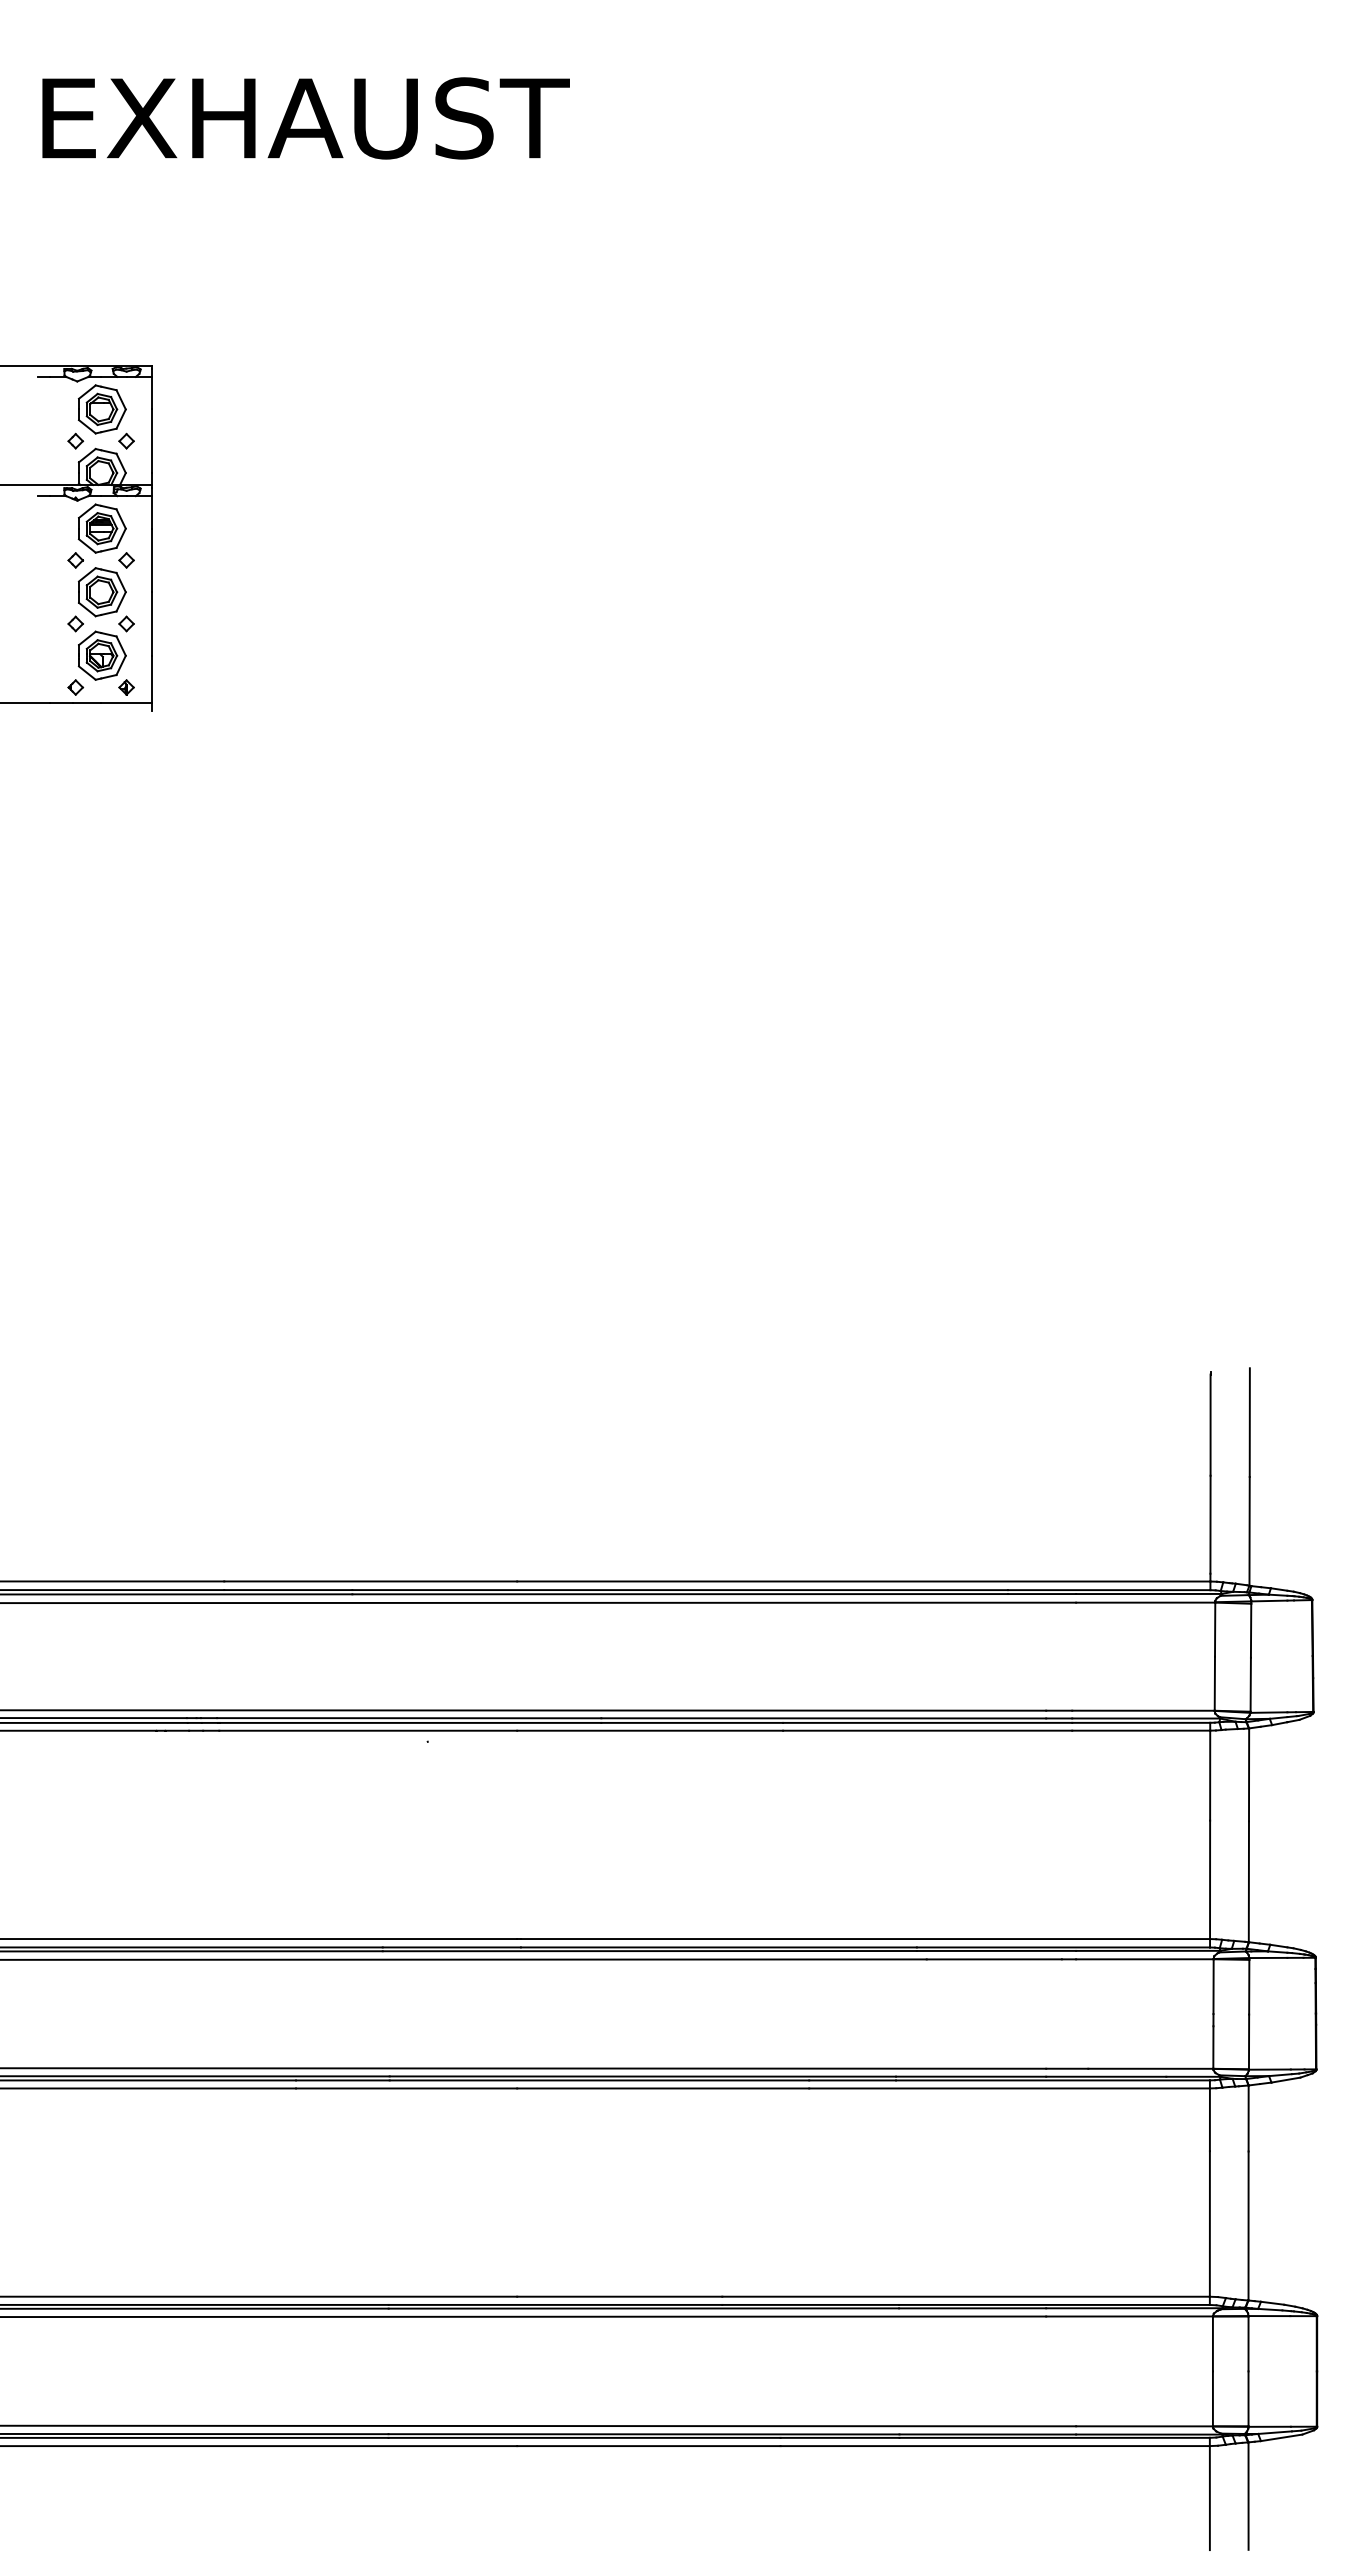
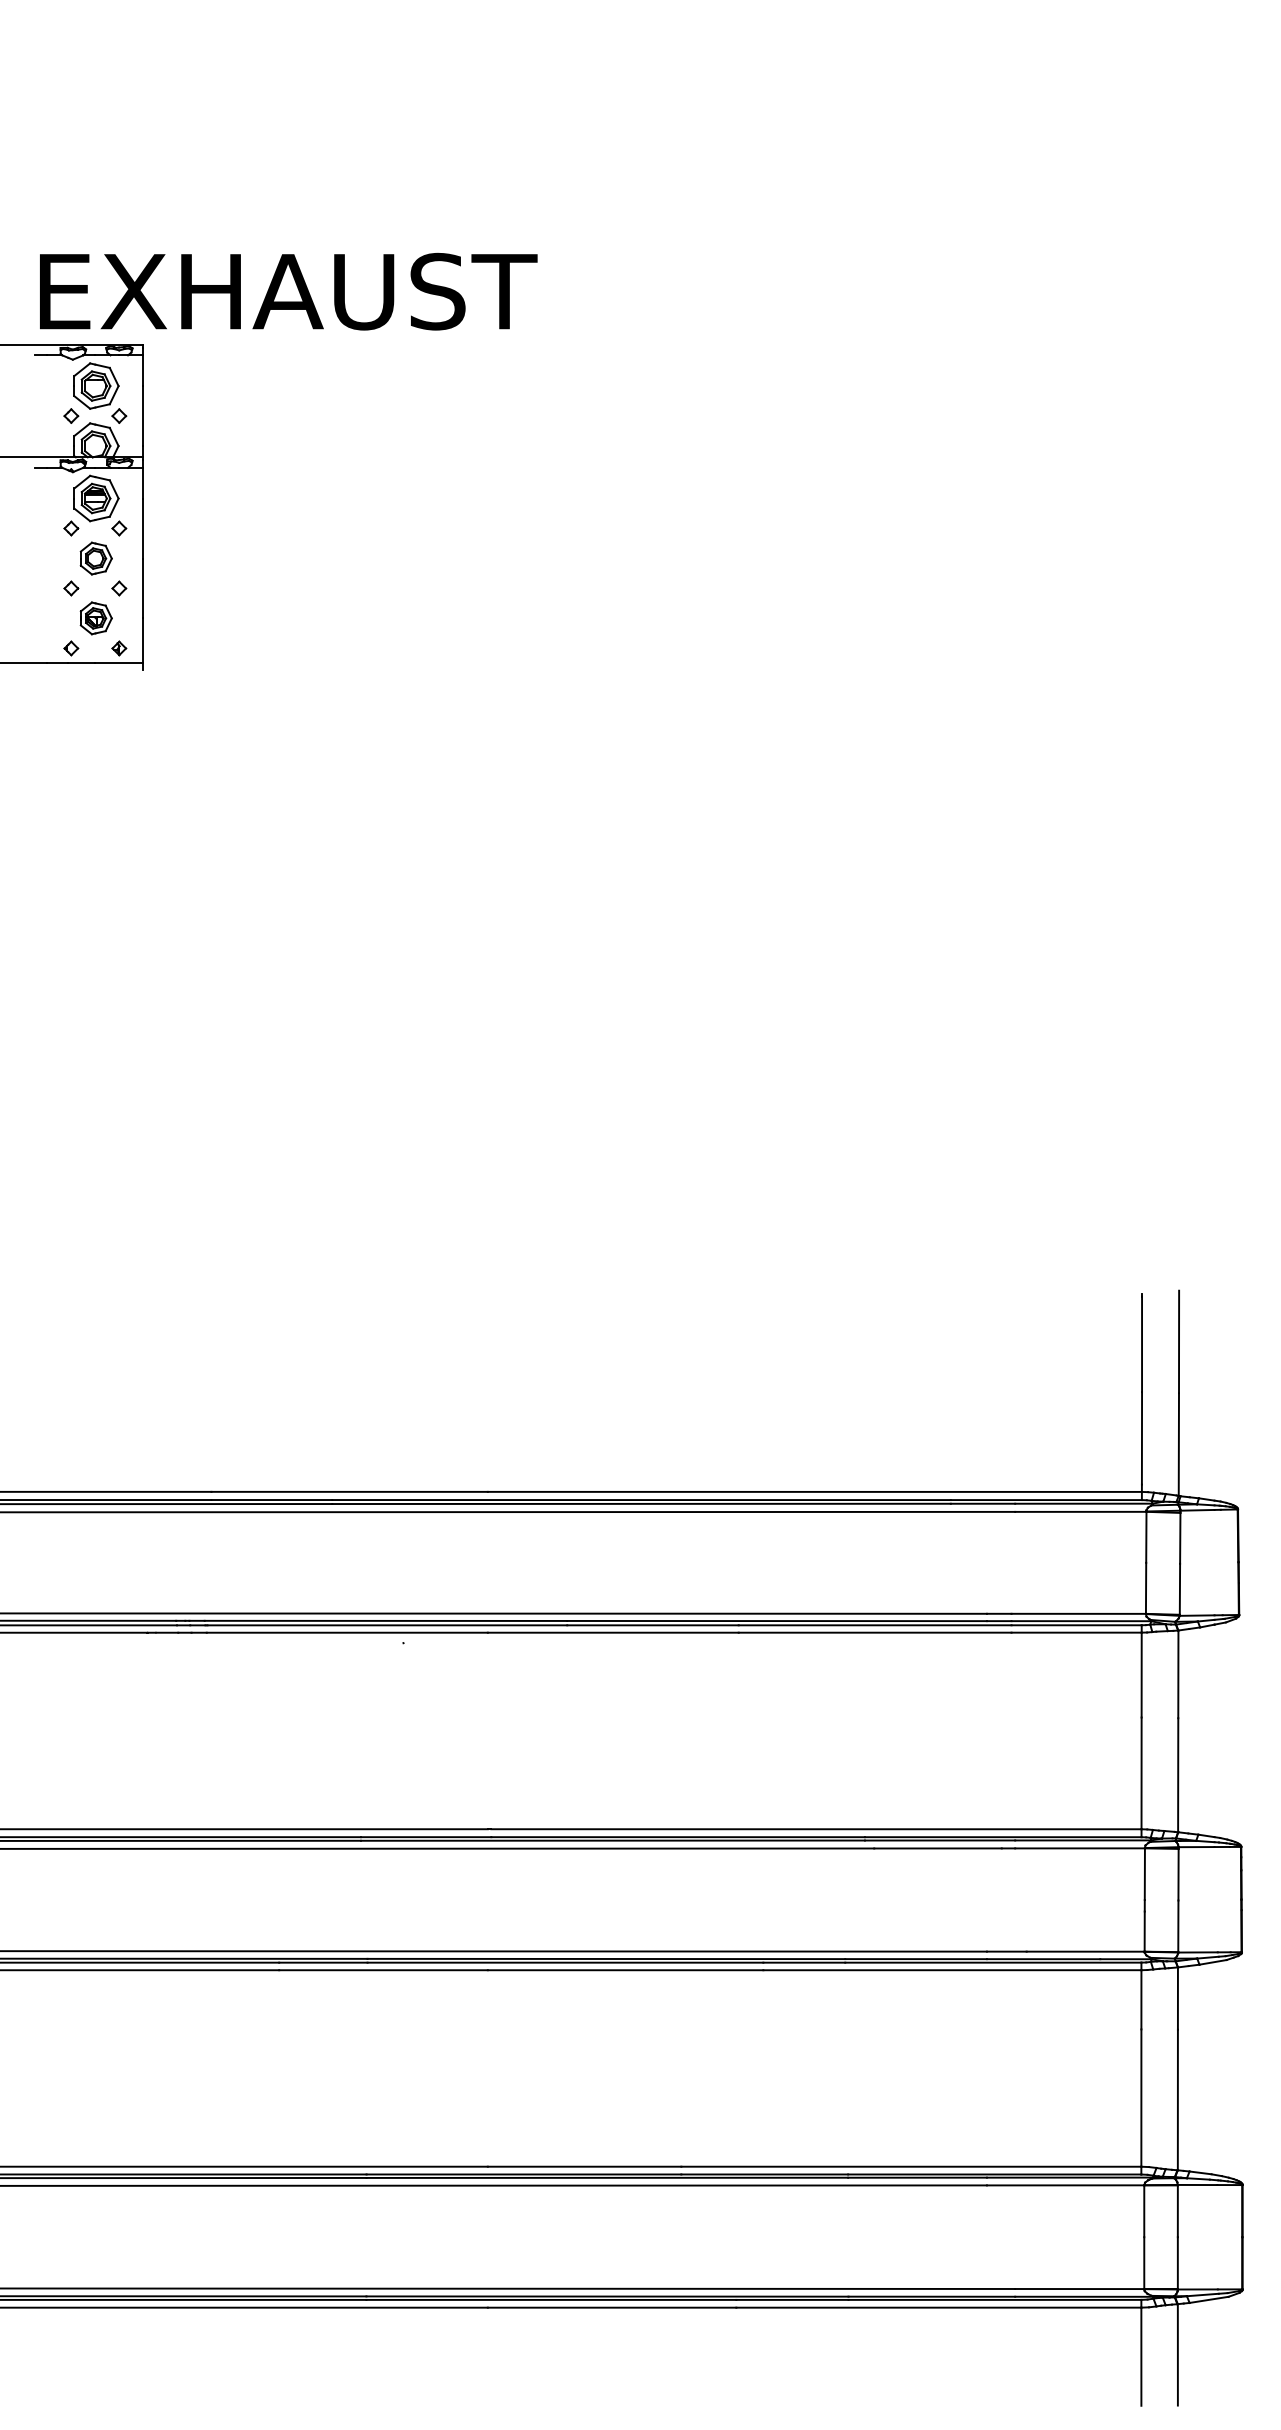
text: (305, 118) -> (288, 291), moved
part: (101, 592) -> (95, 558), size x0.7
part: (101, 655) -> (95, 618), size x0.7

